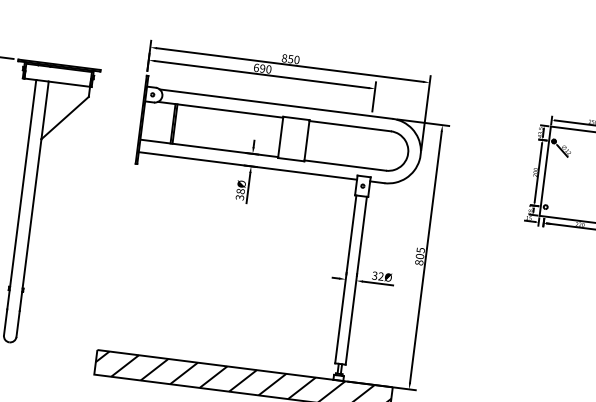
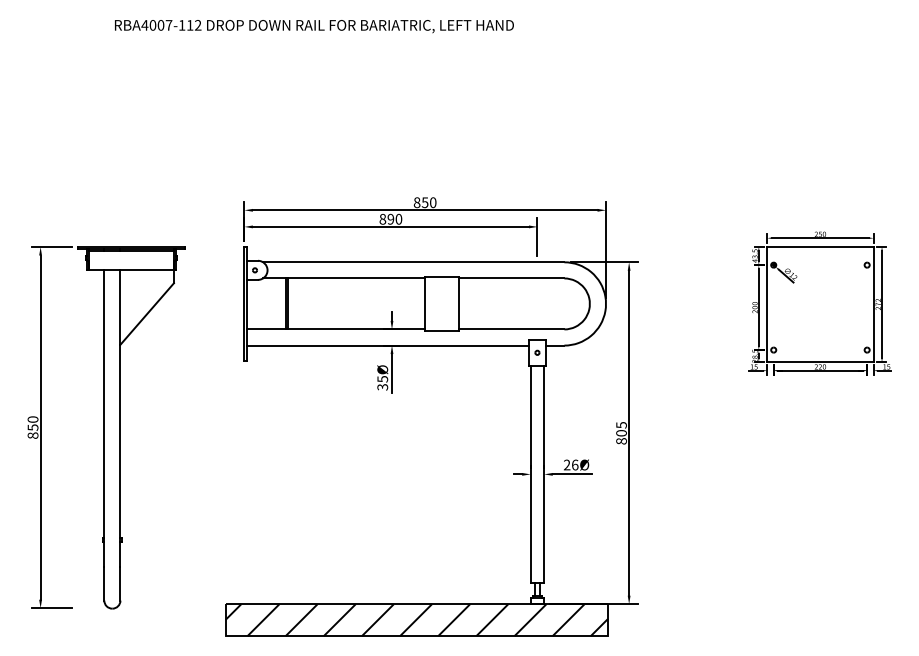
text: (256, 68) -> (382, 219), 690 -> 890
text: (240, 191) -> (382, 379), 38Ø -> 35Ø
text: (378, 275) -> (571, 464), 32Ø -> 26Ø

